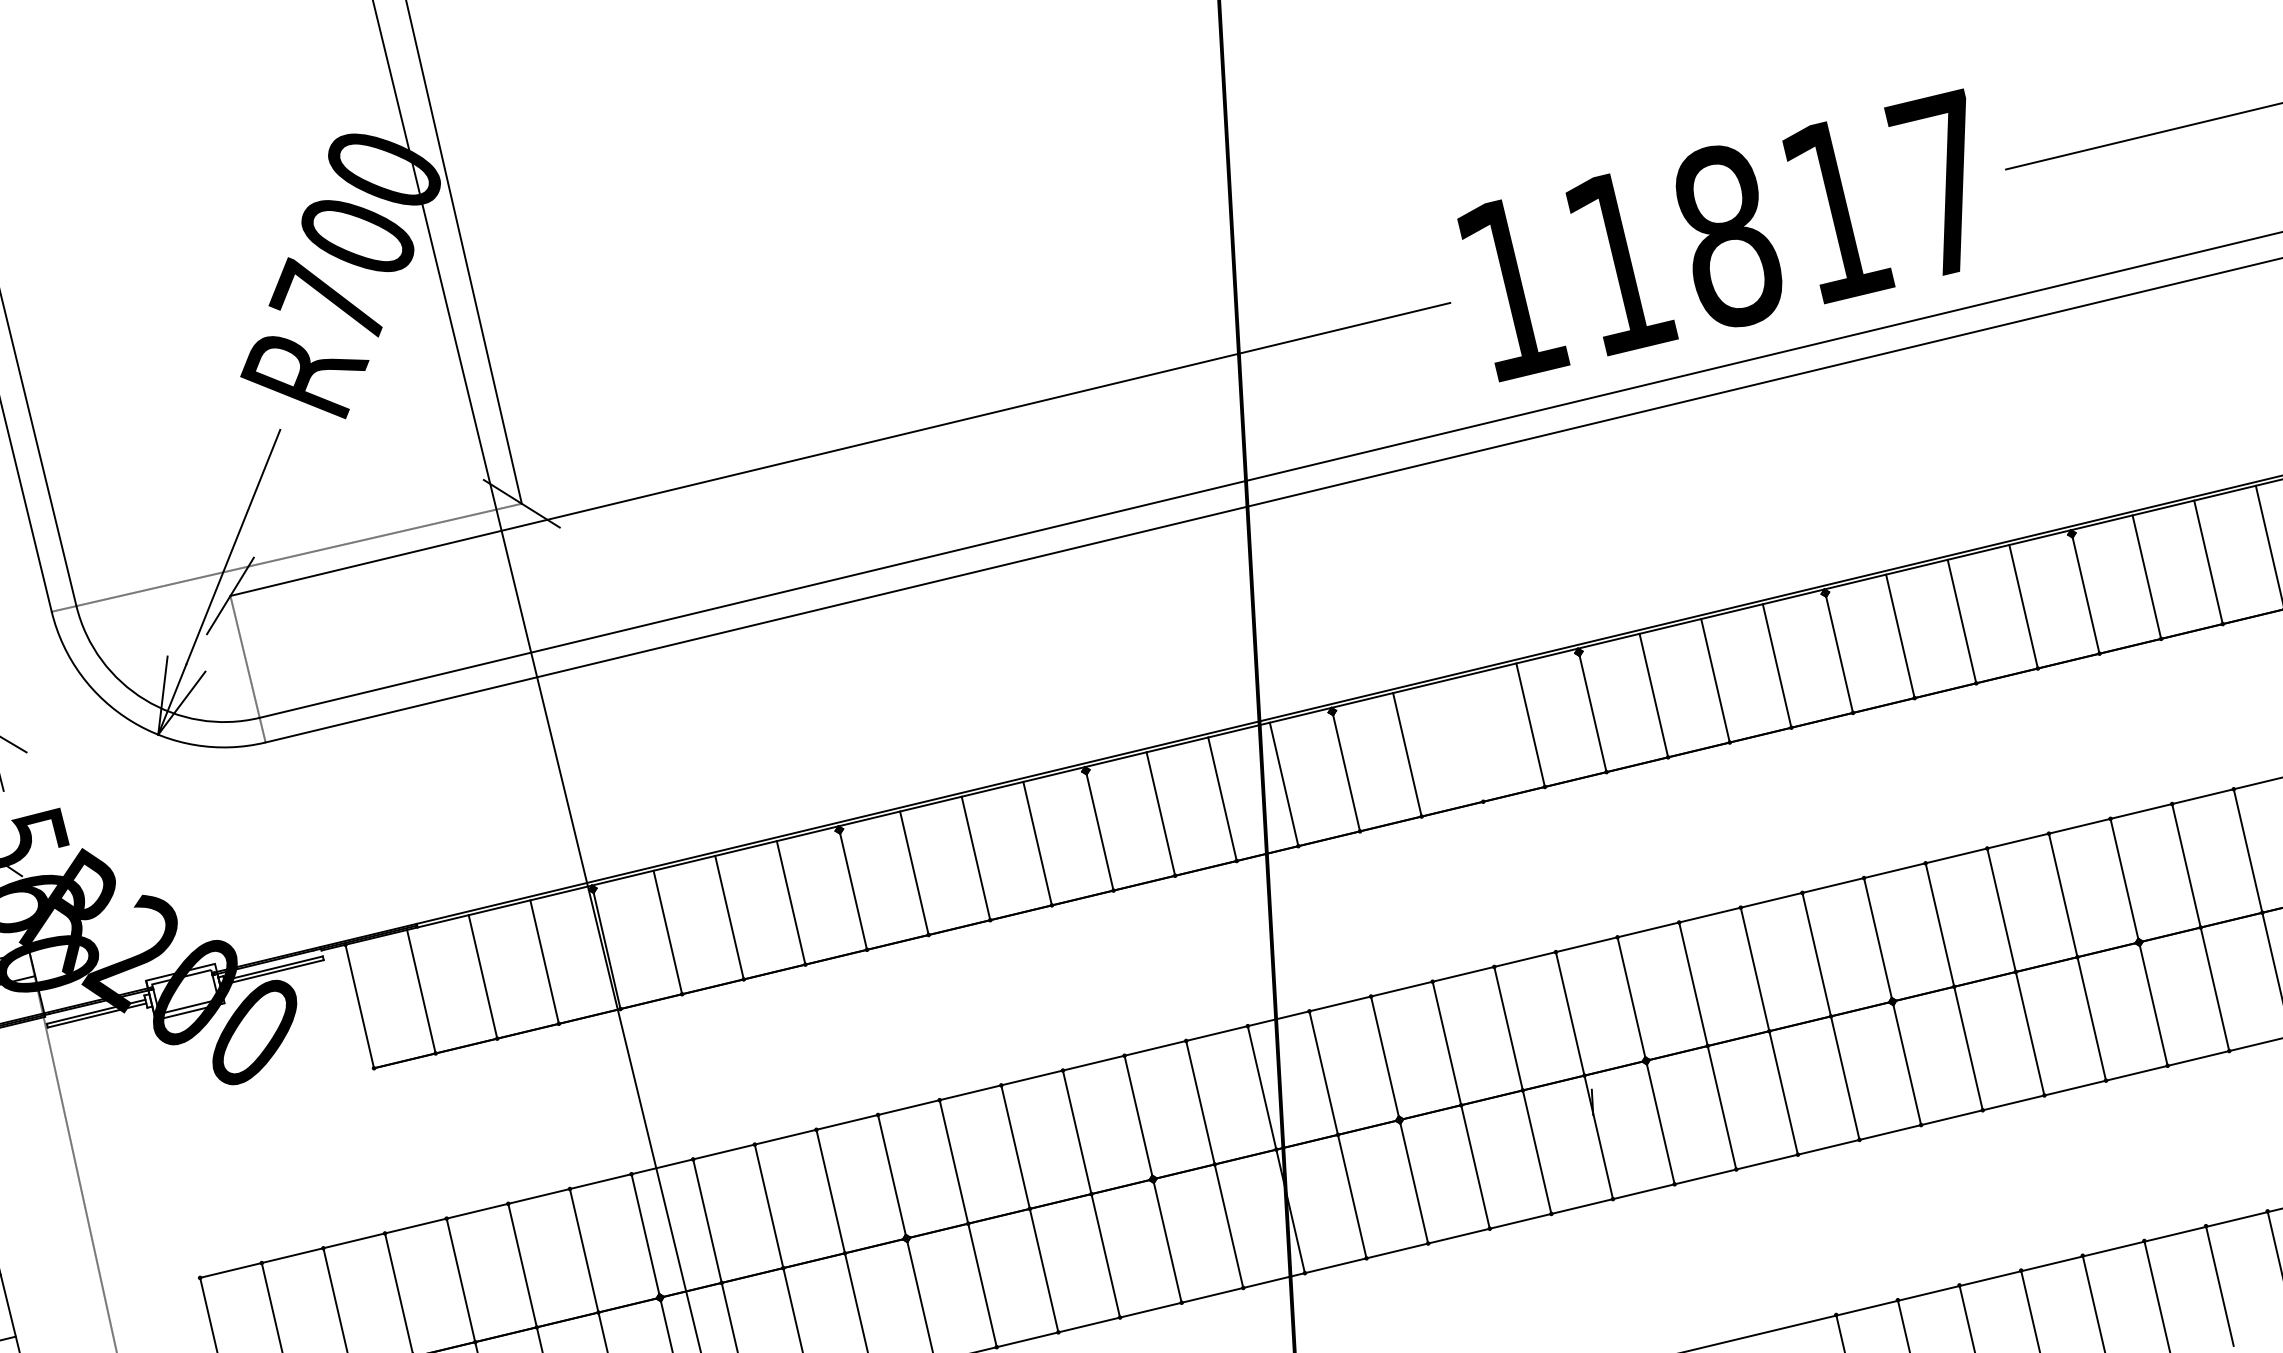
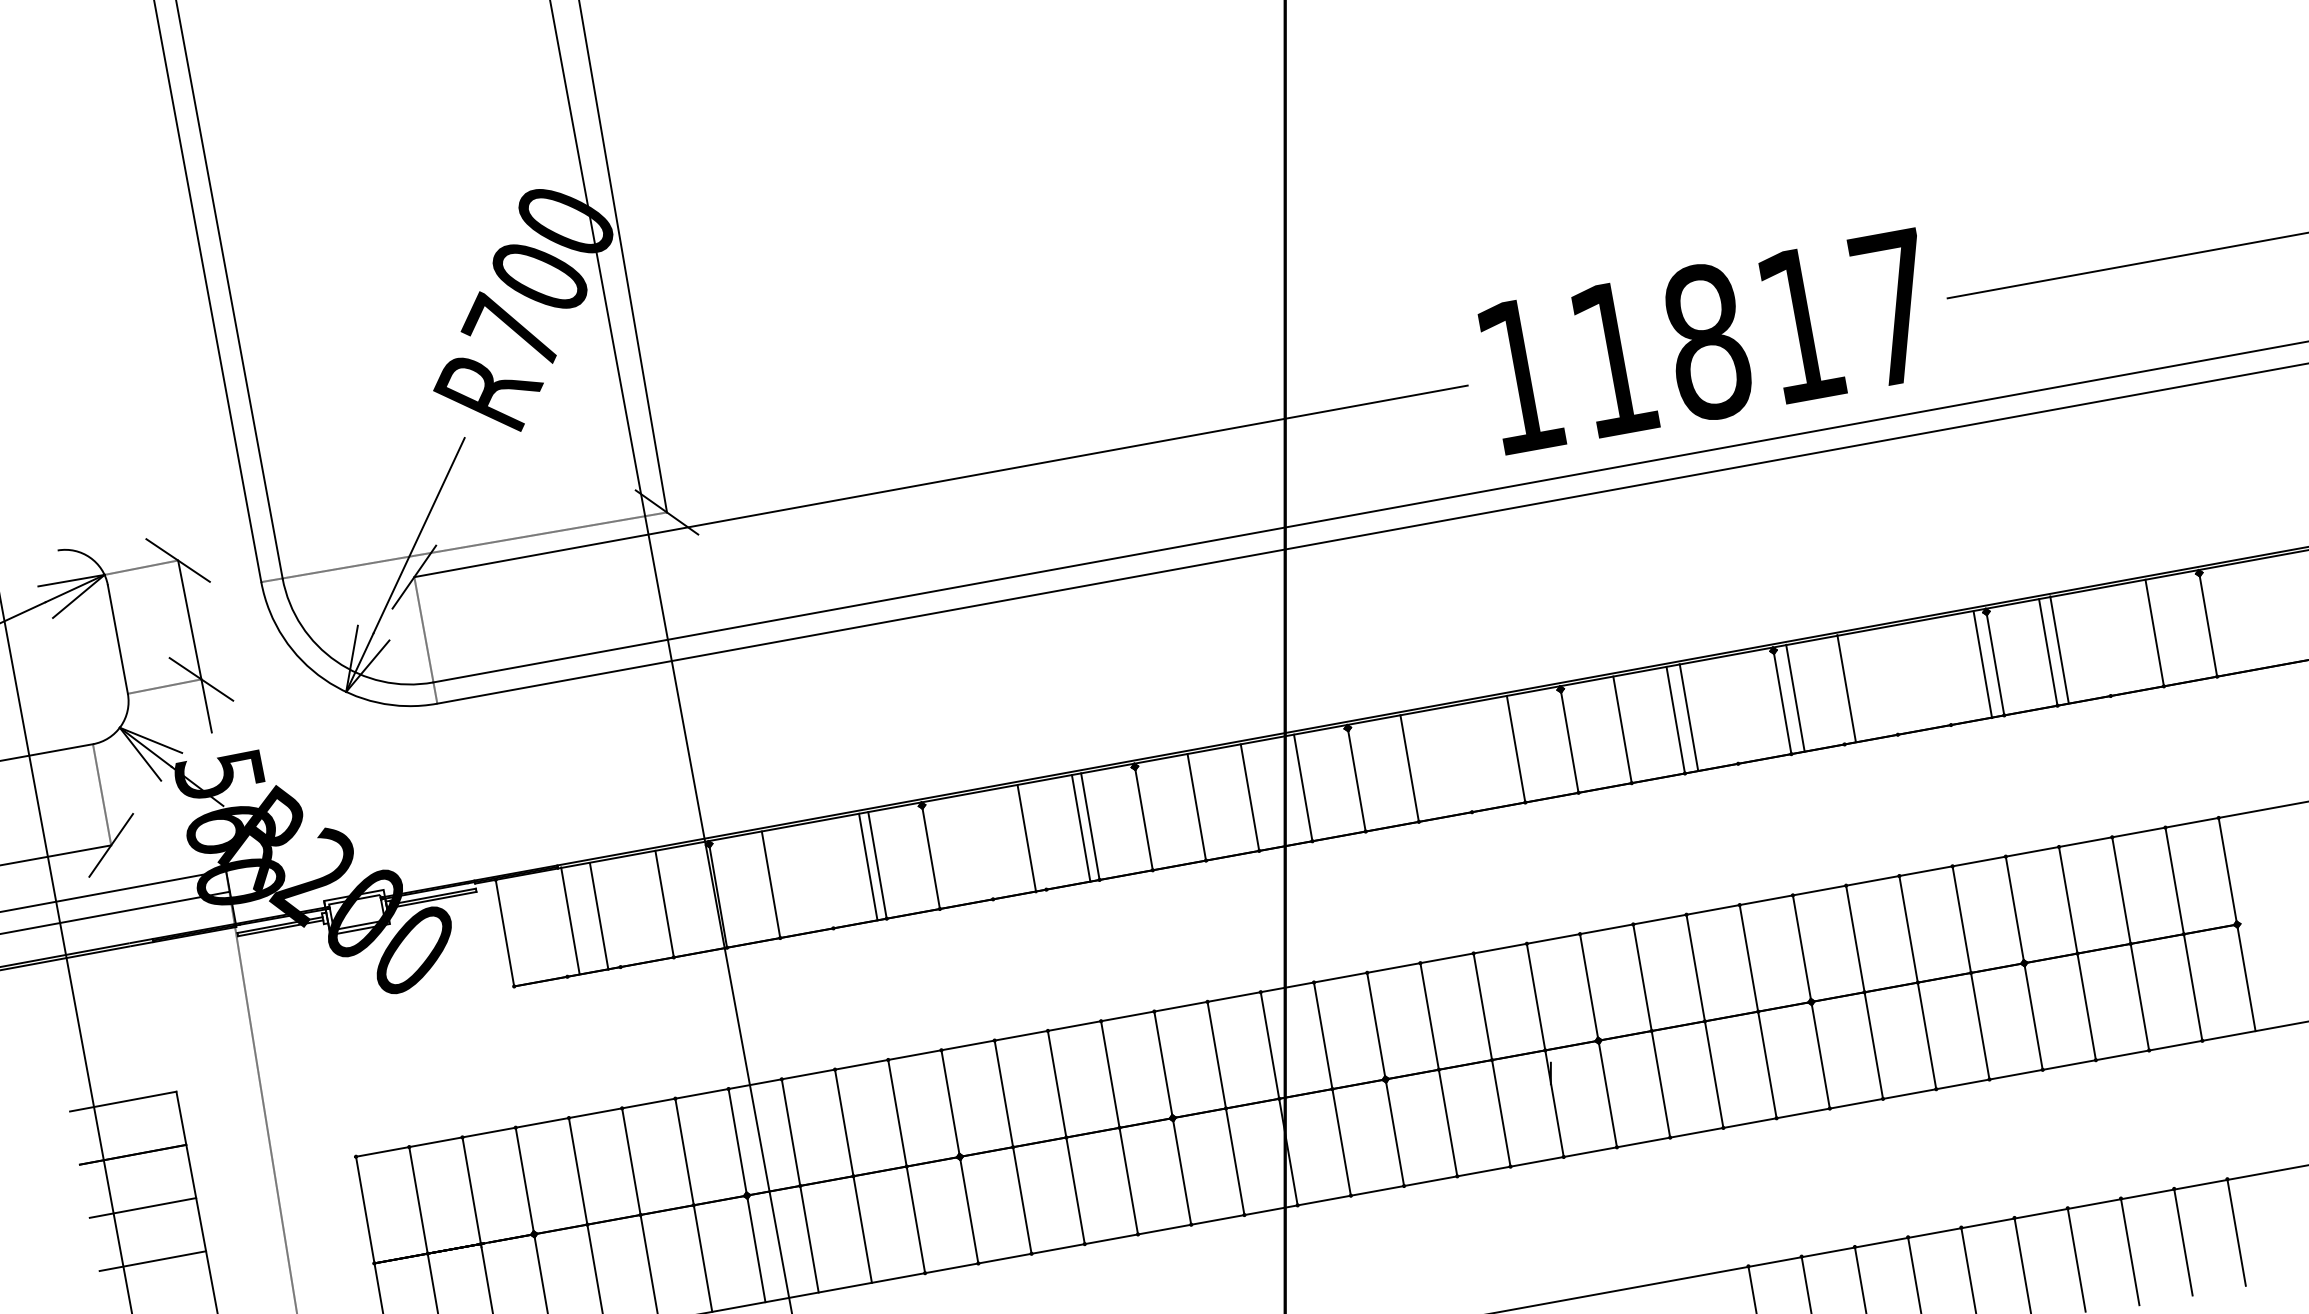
line: (2208, 562) -> (2059, 649), moved
line: (2023, 606) -> (1982, 664), moved
line: (1961, 621) -> (1846, 688), moved
line: (1900, 635) -> (1795, 697), moved
line: (1776, 666) -> (1688, 717), moved
line: (975, 858) -> (1080, 828), moved
line: (913, 872) -> (1026, 838), moved
line: (729, 917) -> (868, 866), moved
line: (483, 976) -> (570, 920), moved
line: (420, 991) -> (598, 916), moved

